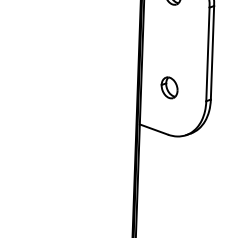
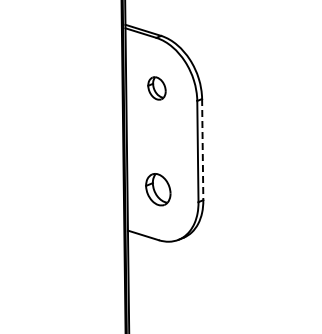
line: (212, 52) -> (202, 149), solid -> dashed
part: (168, 87) -> (157, 189), size x1.4

